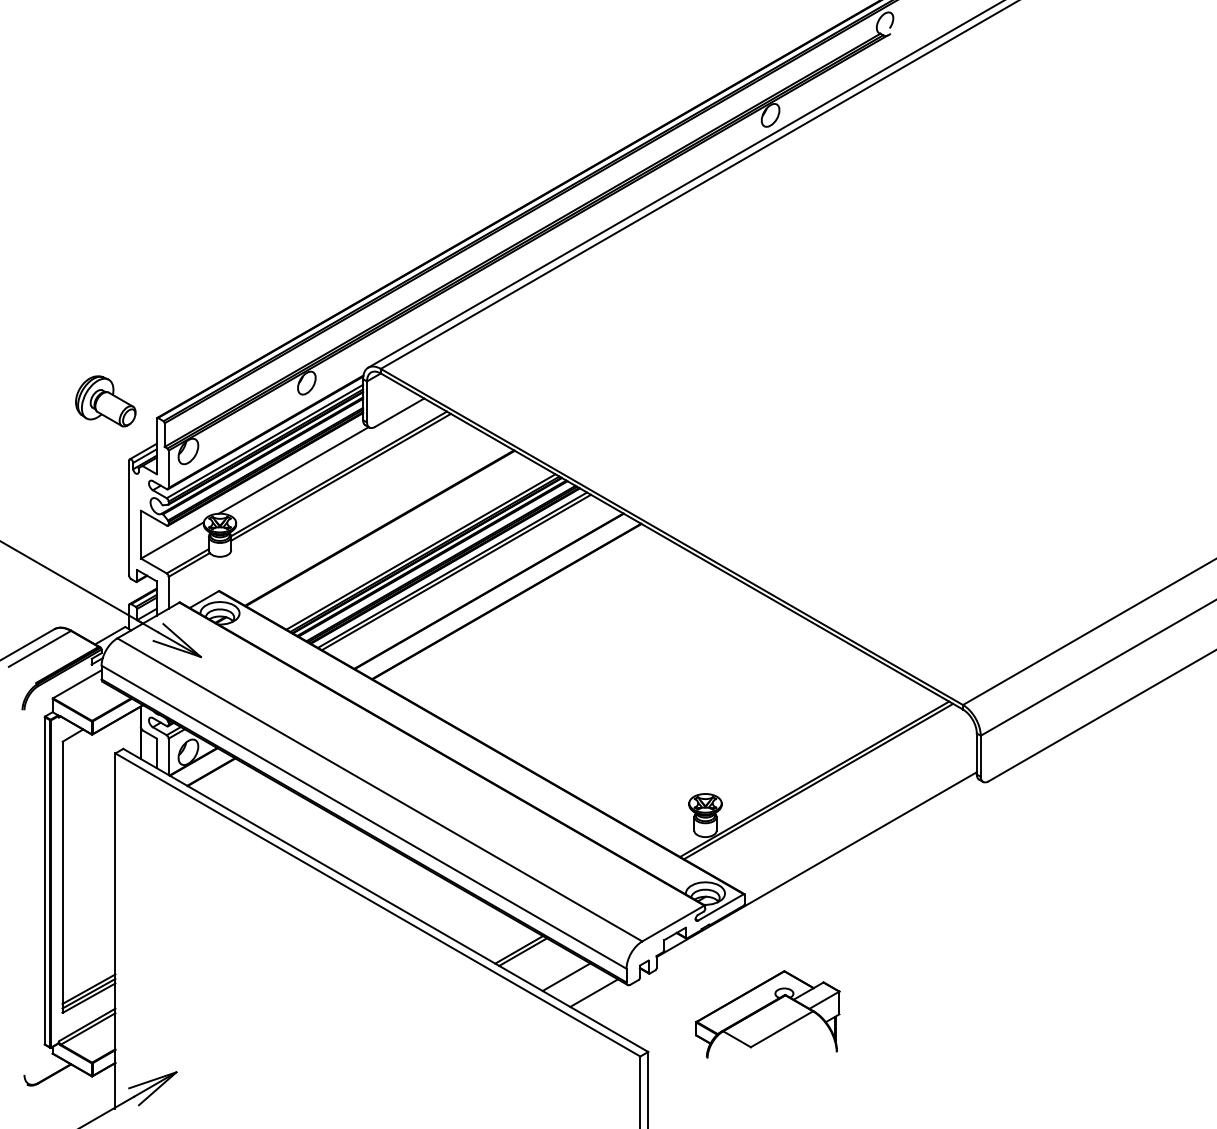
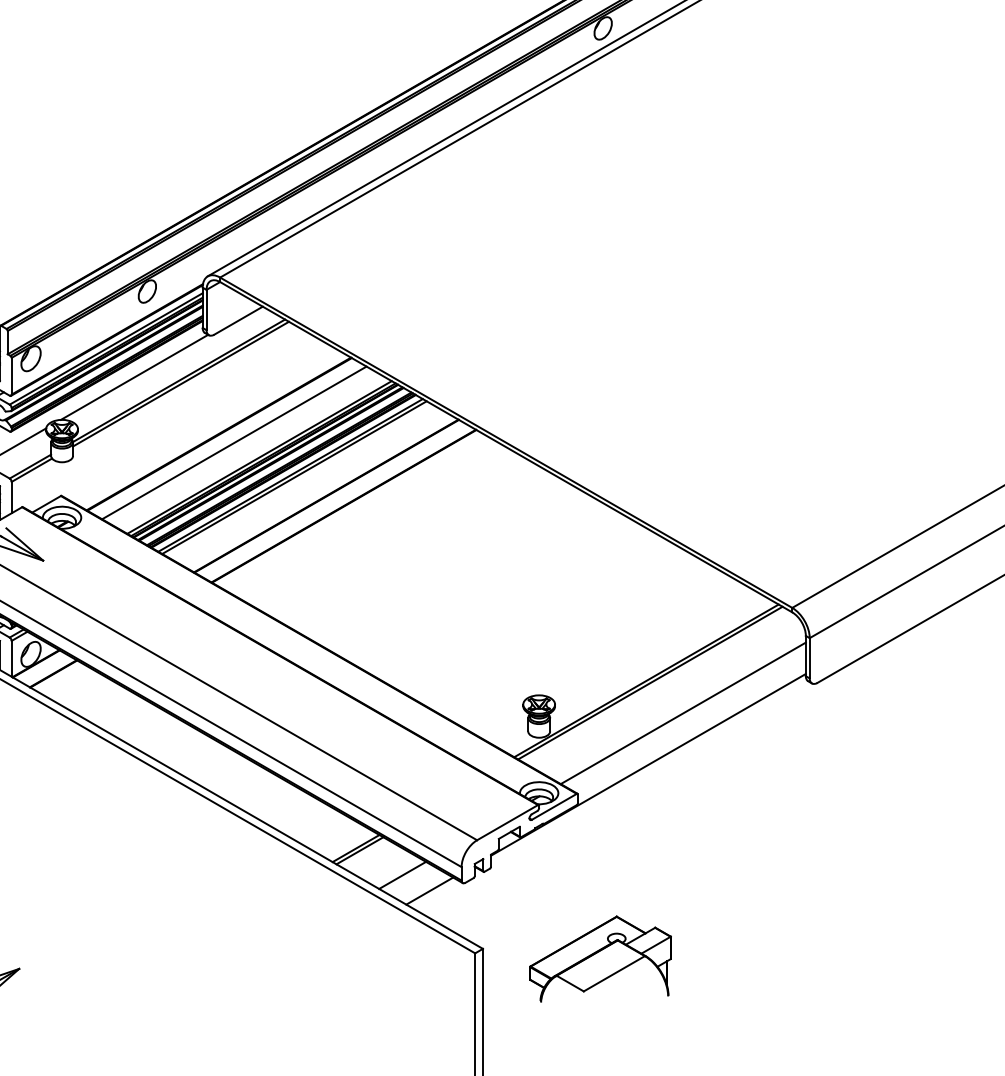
line: (394, 536) -> (233, 442), added
line: (851, 812) -> (682, 713), added
part: (767, 1014) -> (600, 959), moved

